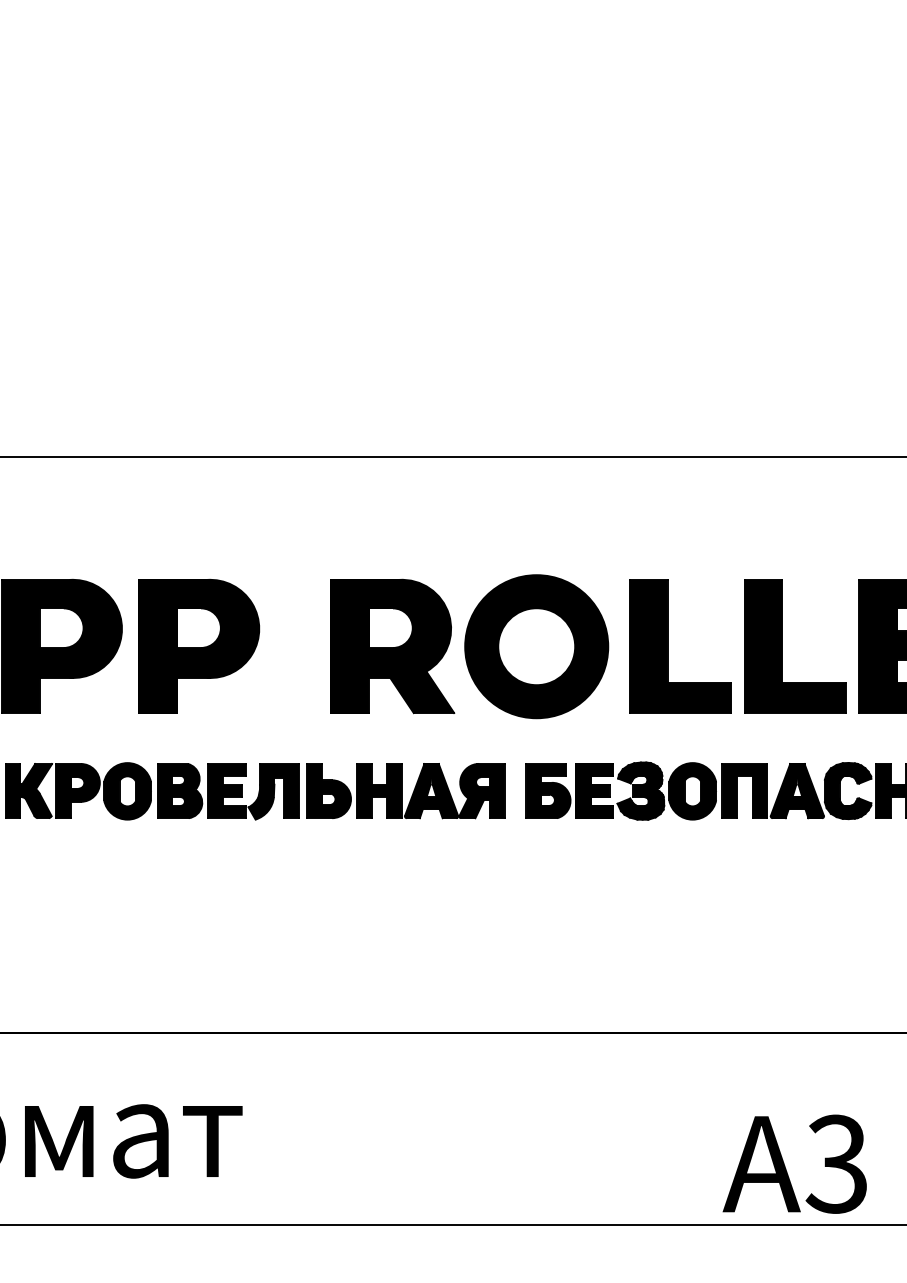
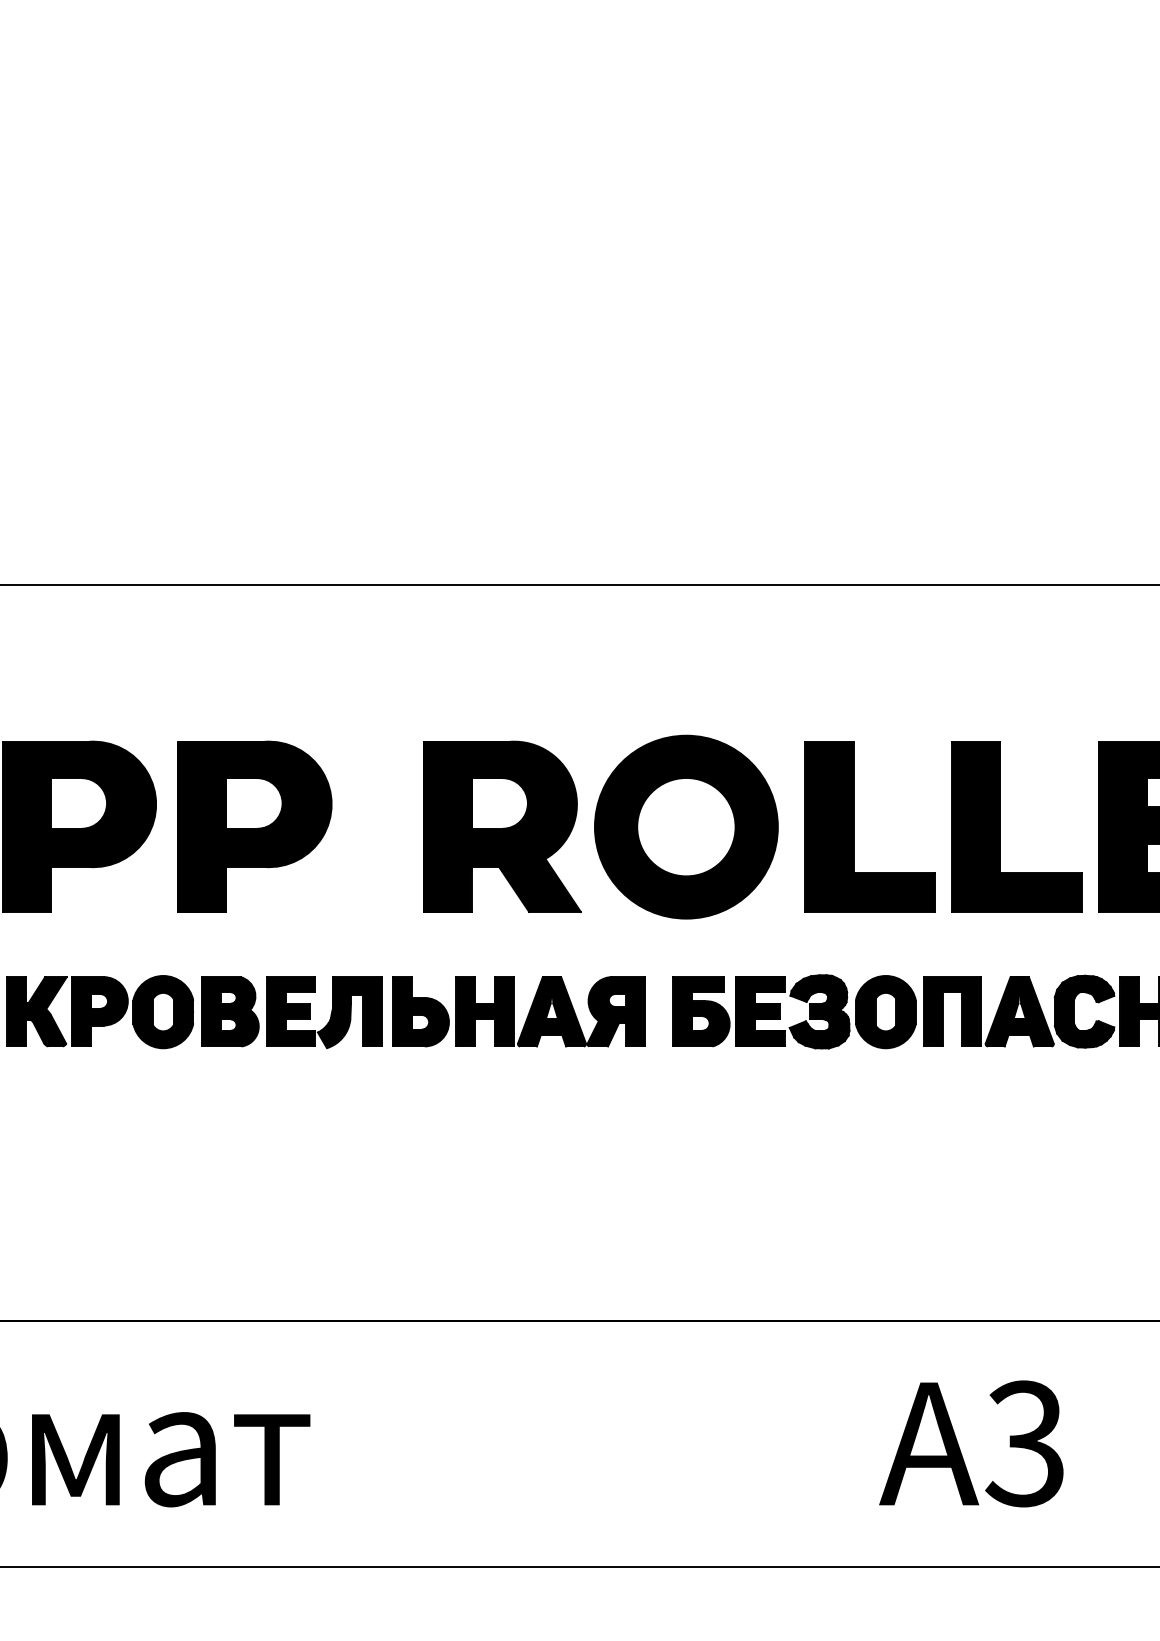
text: (794, 1163) -> (971, 1443), moved

